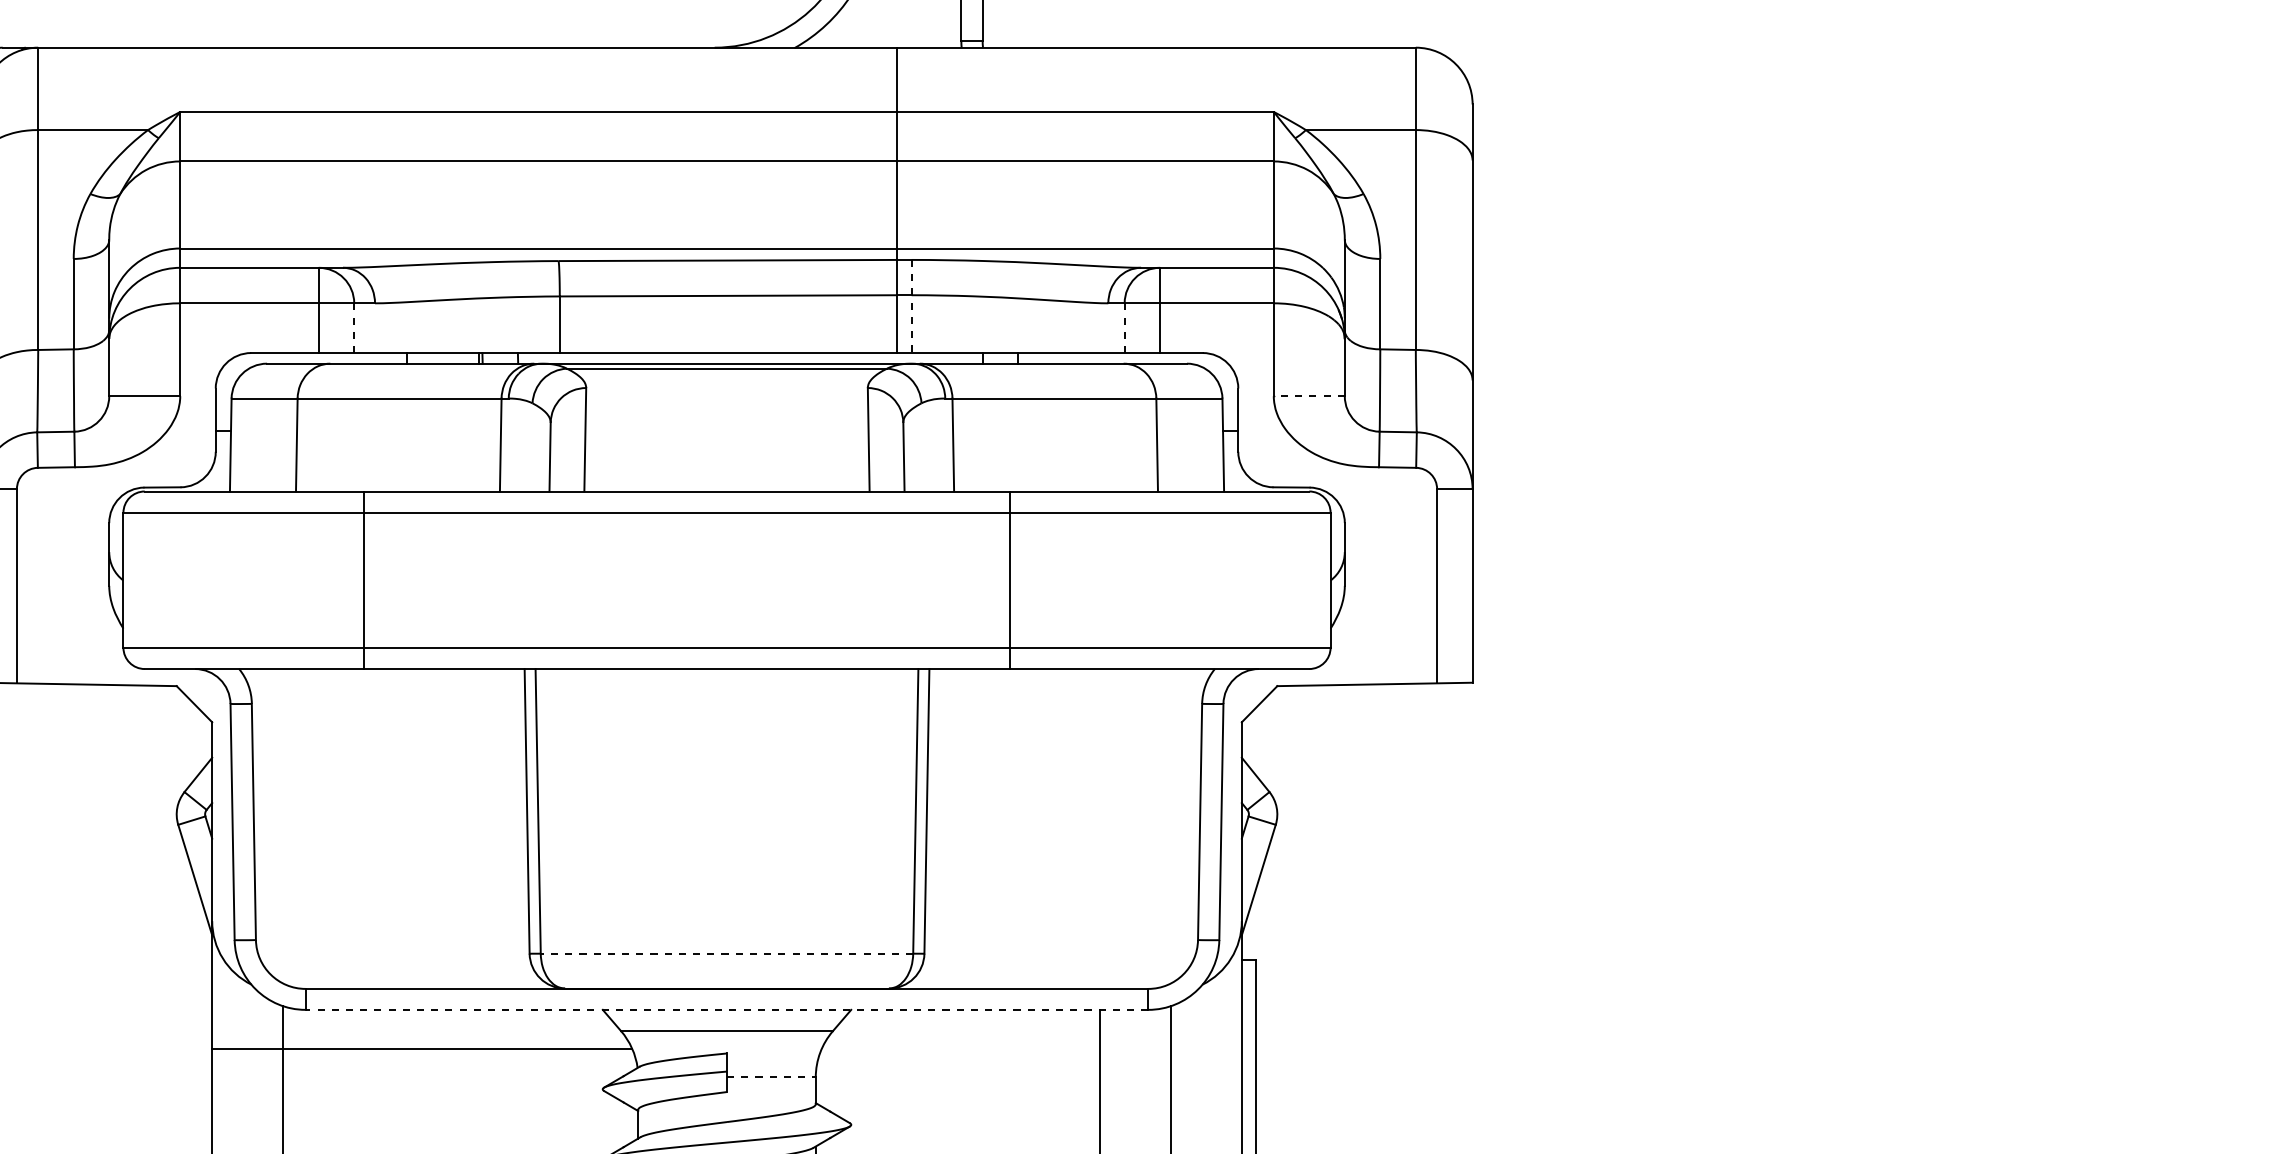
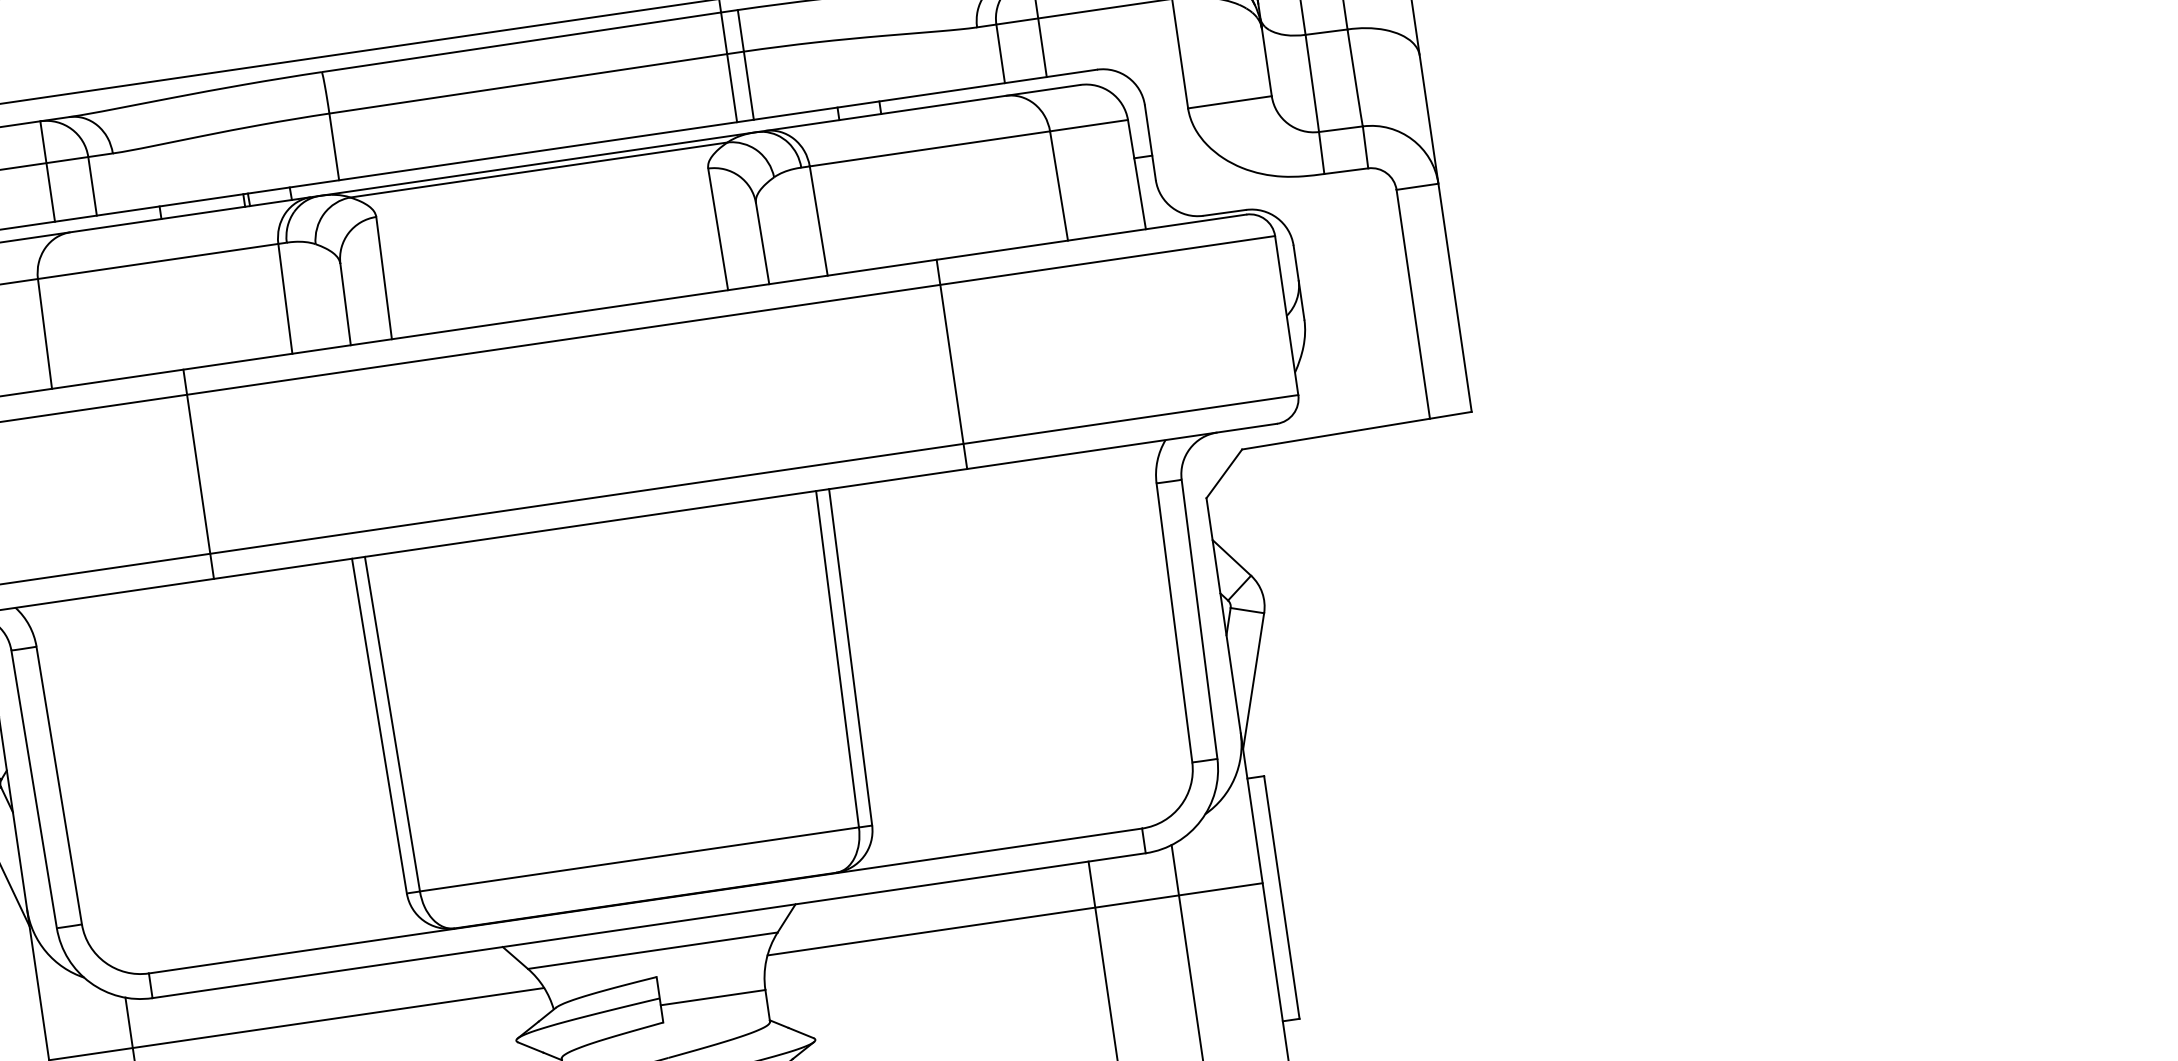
line: (911, 306) -> (745, 64), dashed -> solid
line: (354, 328) -> (92, 186), dashed -> solid
line: (1124, 328) -> (1000, 54), dashed -> solid
line: (1309, 396) -> (1230, 102), dashed -> solid
line: (364, 580) -> (198, 474), moved
line: (1009, 580) -> (951, 364), moved
line: (726, 953) -> (638, 859), dashed -> solid
line: (726, 1009) -> (648, 925), dashed -> solid
line: (1031, 1048) -> (1014, 918), added
line: (771, 1077) -> (713, 997), dashed -> solid

